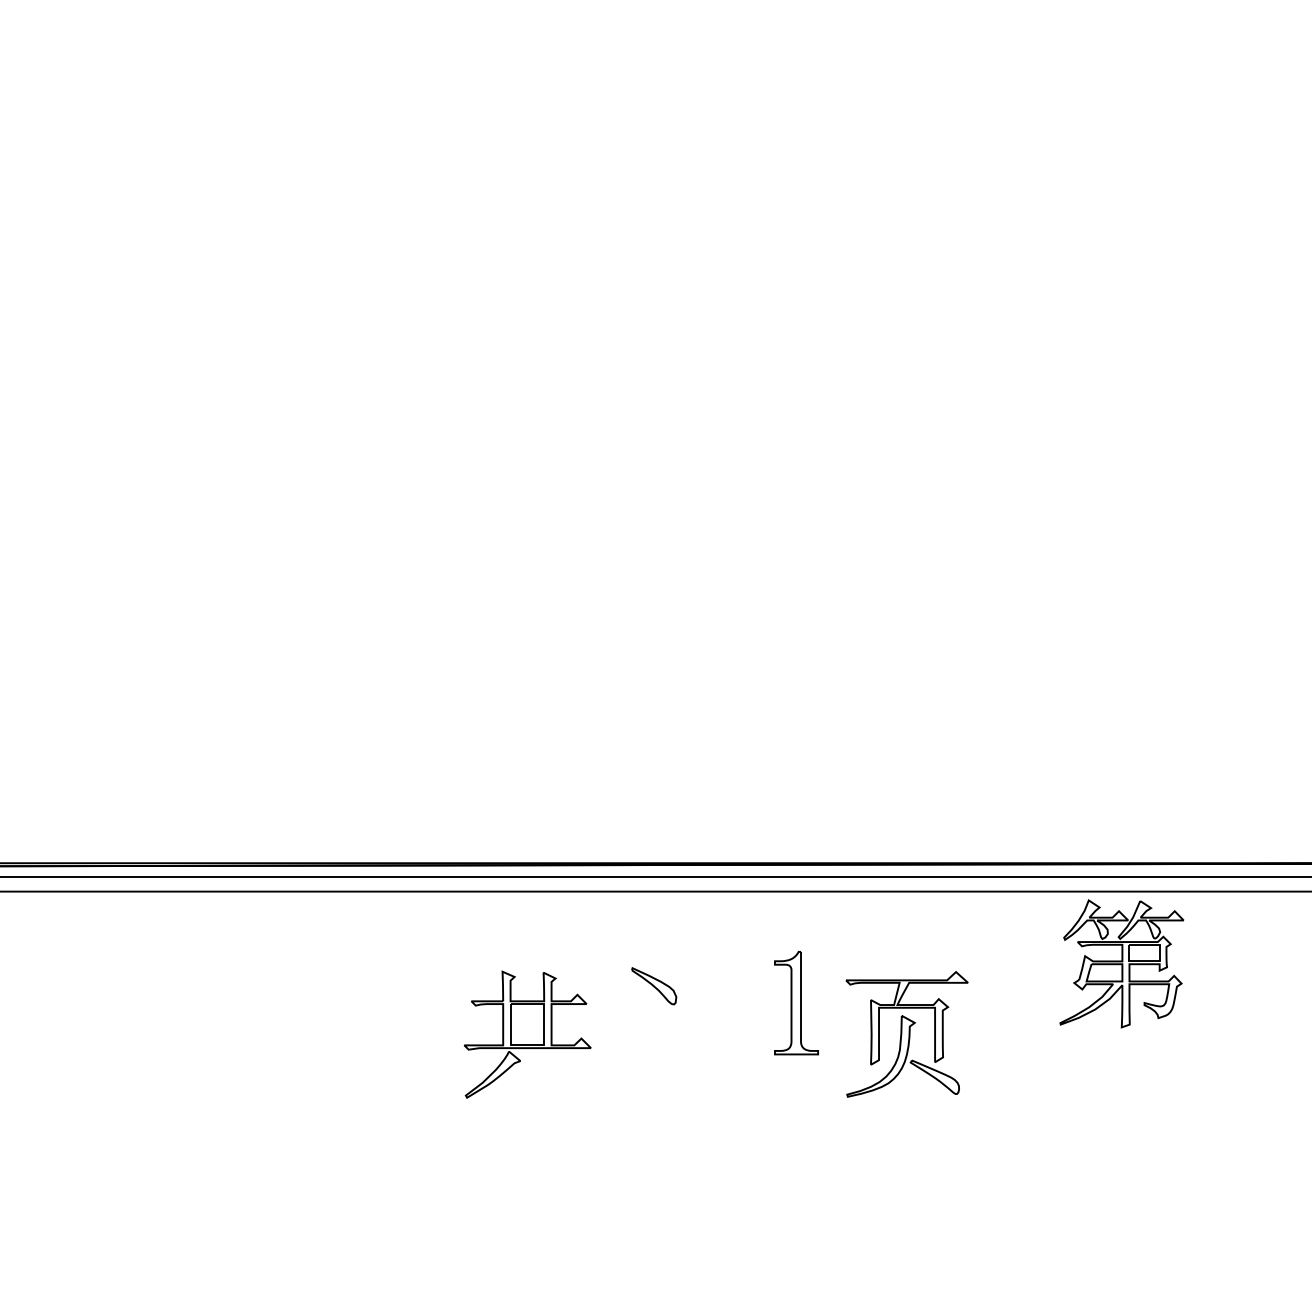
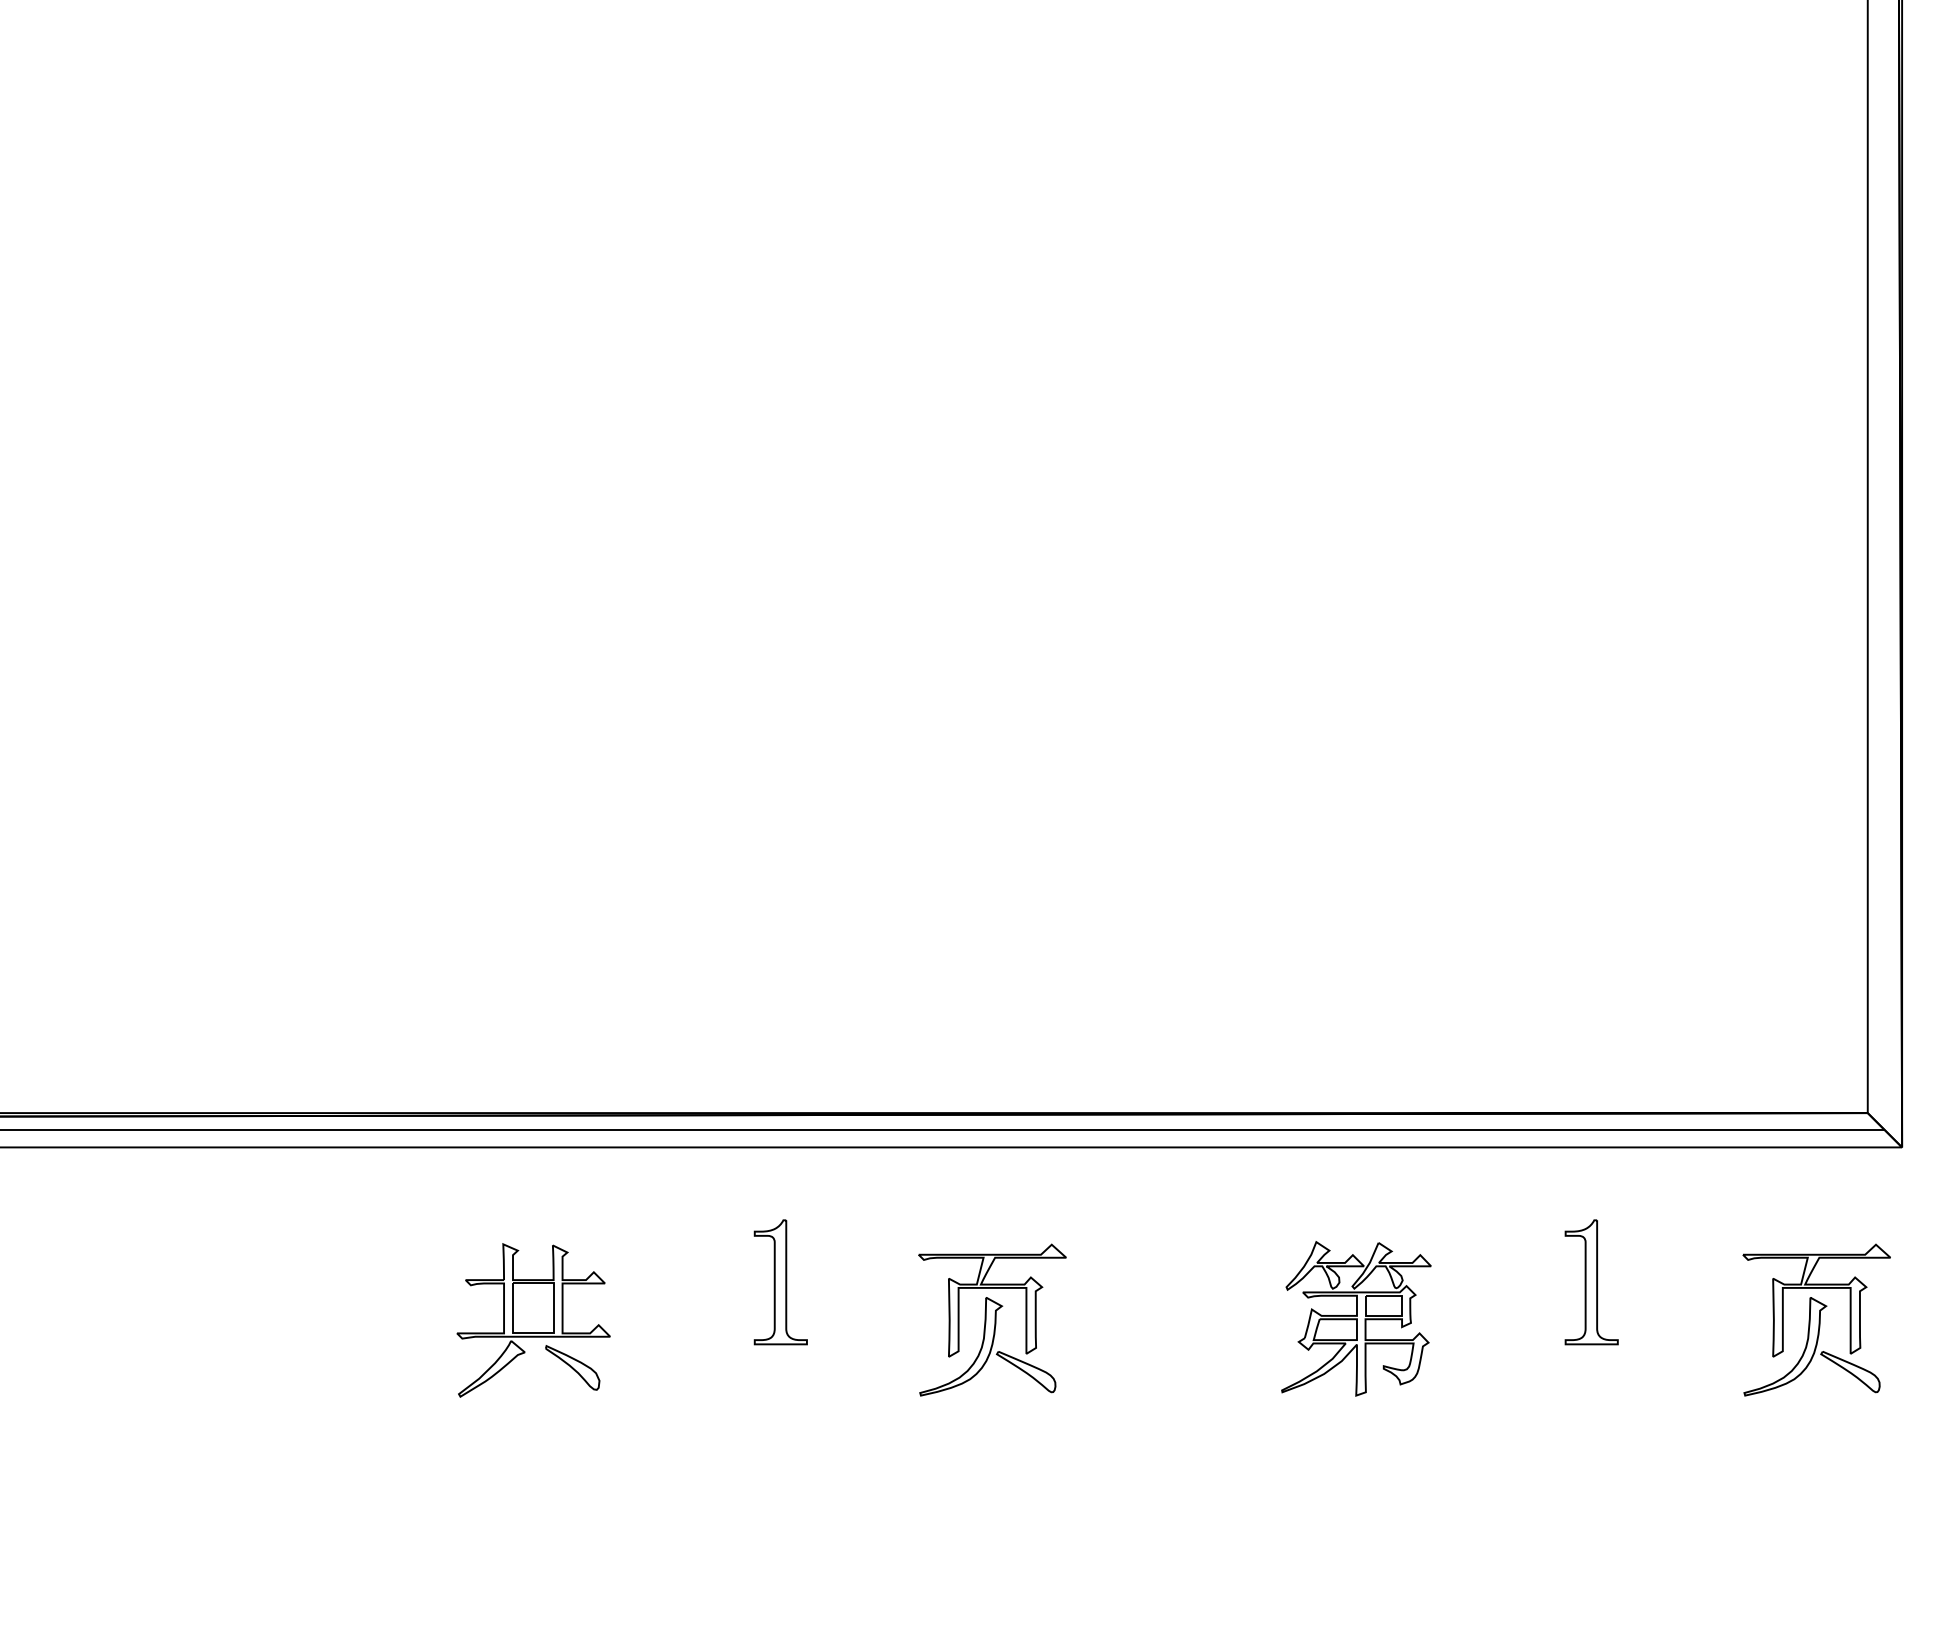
part: (1122, 963) -> (1356, 1318), moved
part: (654, 985) -> (572, 1367), moved
part: (796, 1003) -> (780, 1282), moved

